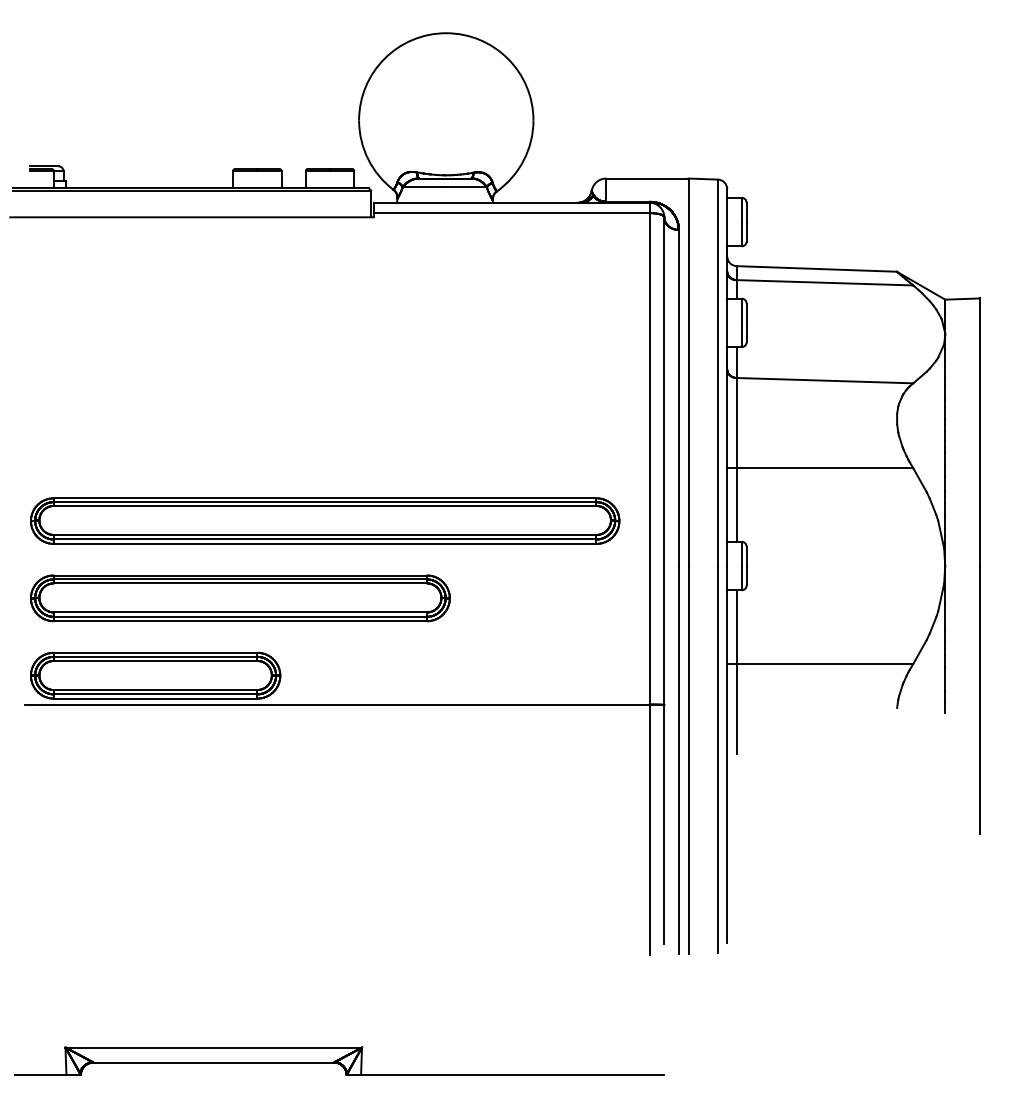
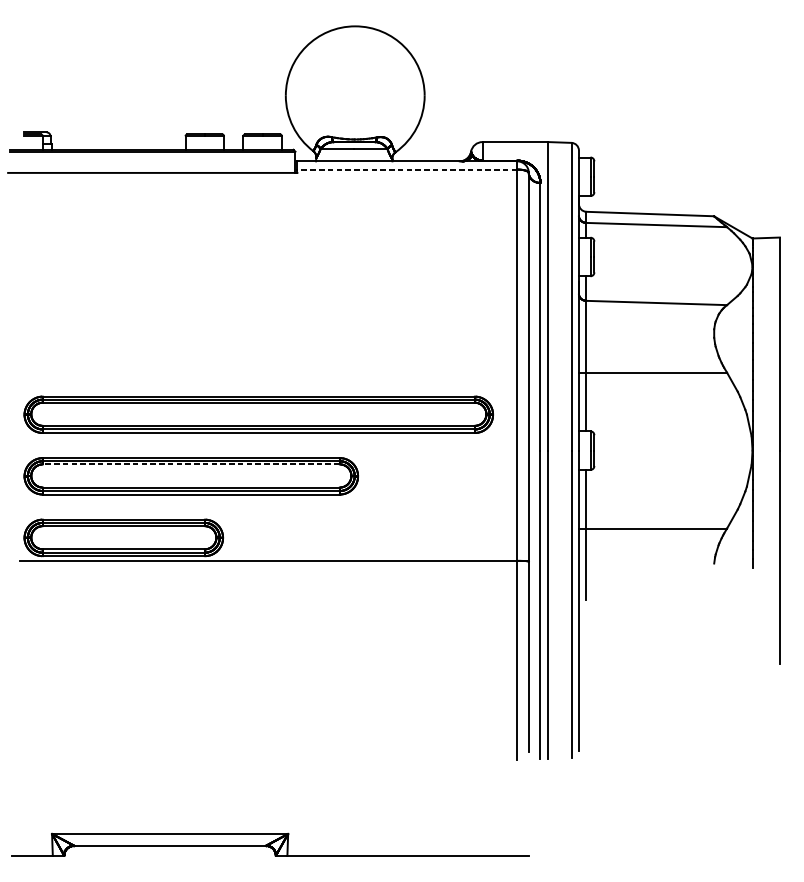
line: (511, 213) -> (407, 169), solid -> dashed
line: (240, 583) -> (191, 464), solid -> dashed

